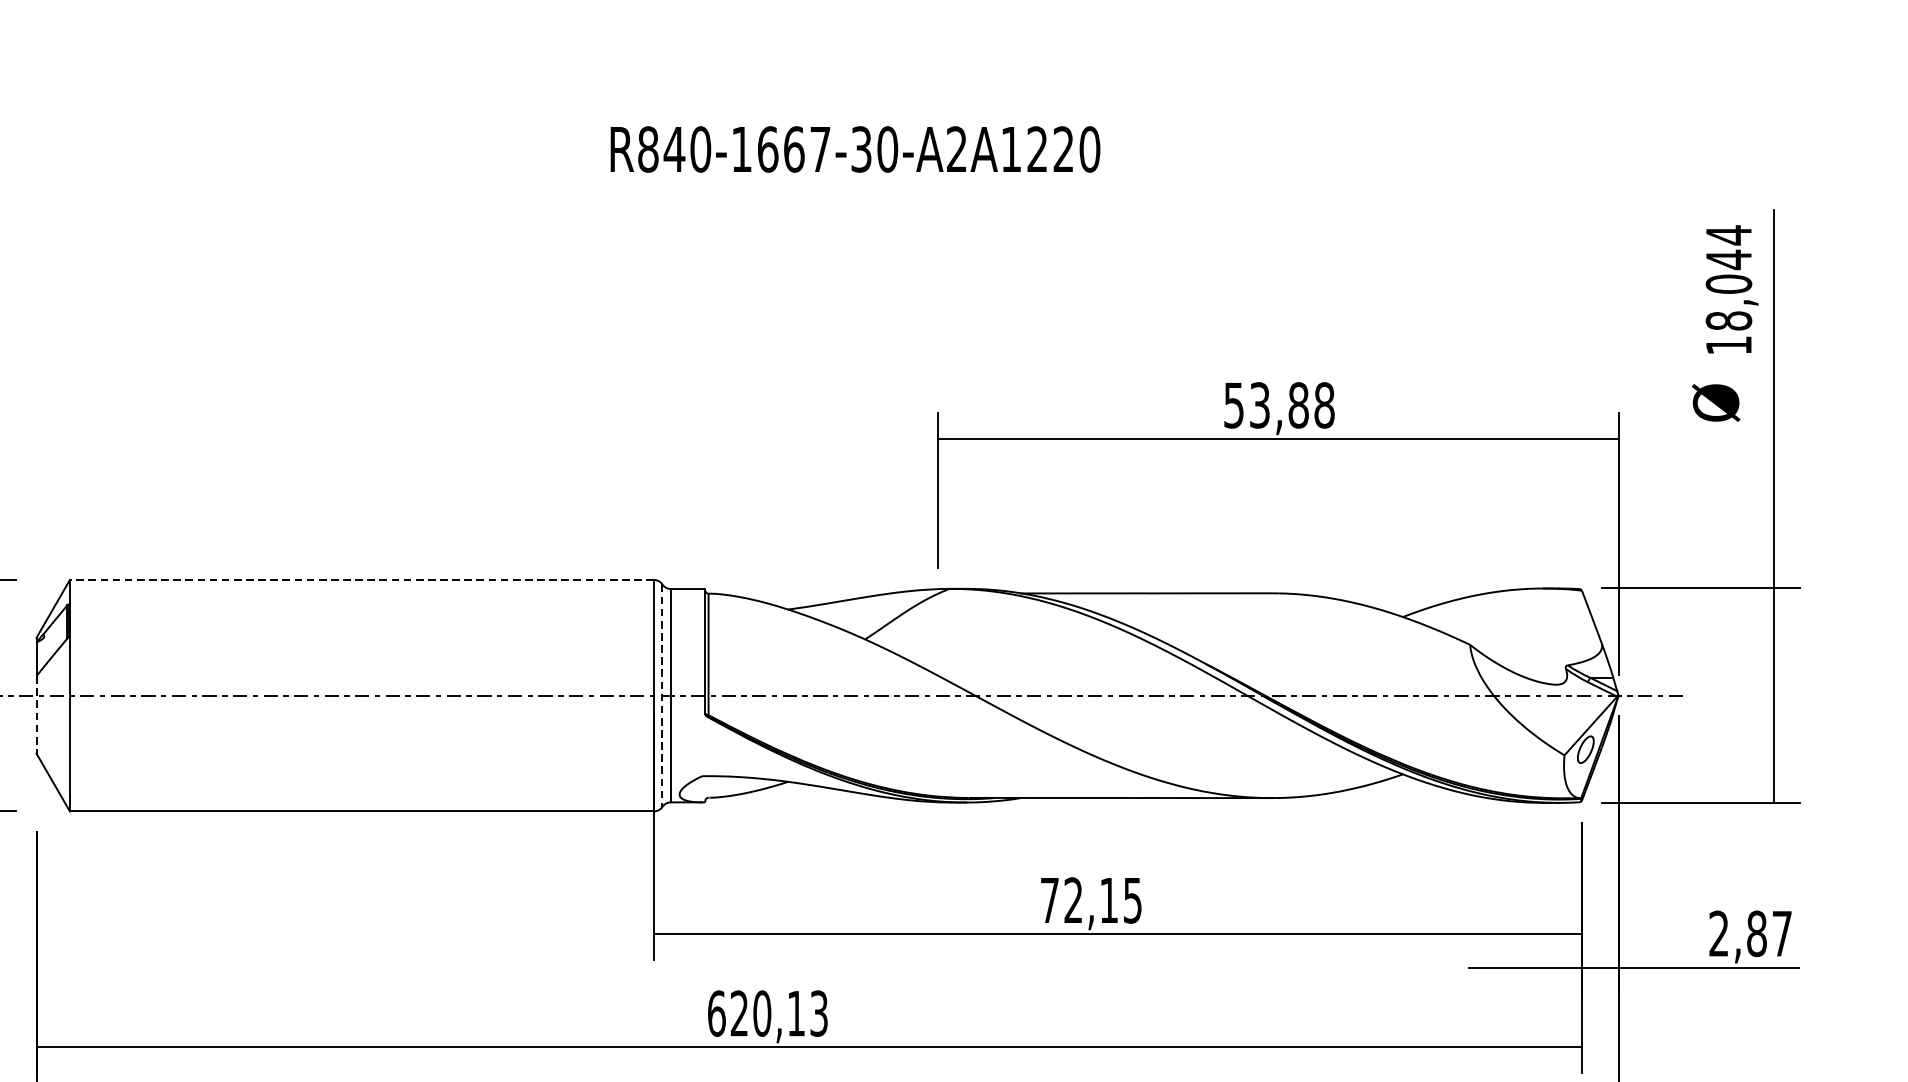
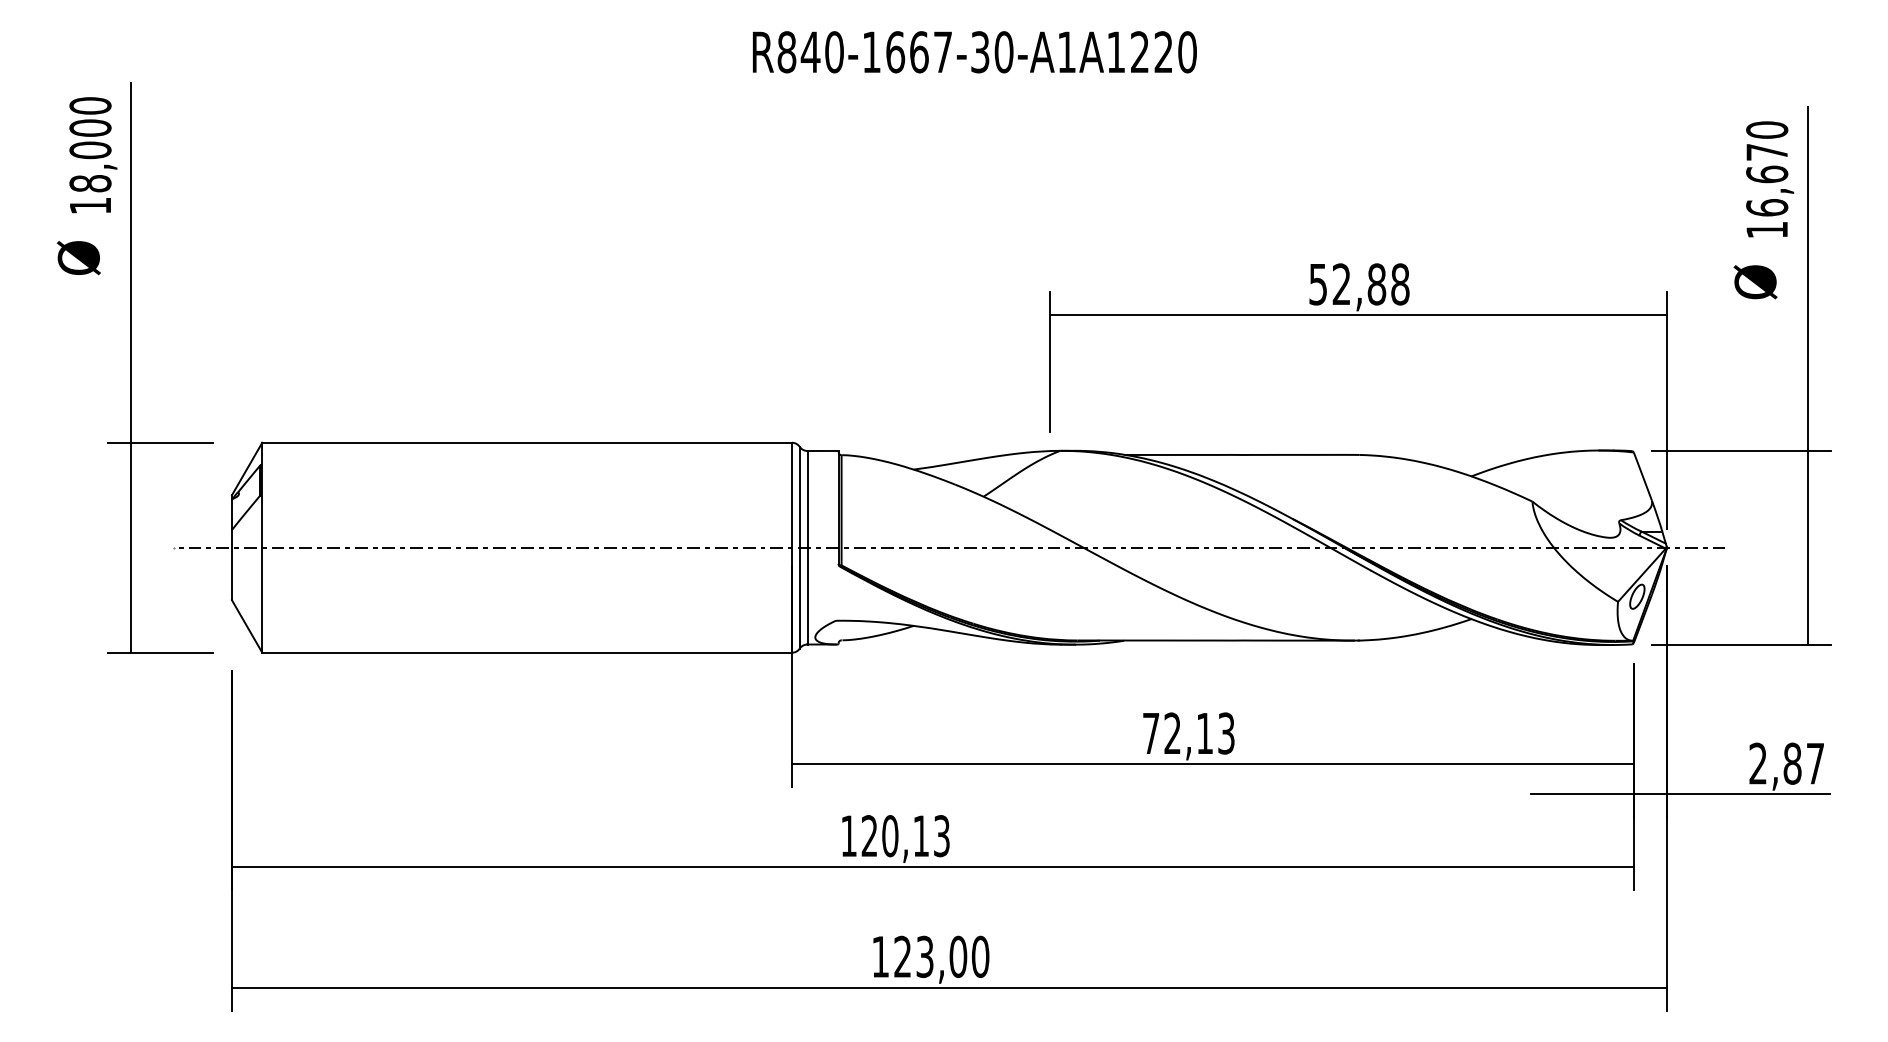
text: (956, 148) -> (1066, 51), R840-1667-30-A2A1220 -> R840-1667-30-A1A1220
text: (1729, 277) -> (1767, 168), 18,044 -> 16,670
text: (1259, 405) -> (1341, 284), 53,88 -> 52,88
line: (362, 579) -> (527, 442), dashed -> solid
line: (662, 695) -> (799, 547), dashed -> solid
line: (36, 715) -> (231, 565), dashed -> solid
text: (1132, 899) -> (1226, 732), 72,15 -> 72,13
text: (717, 1014) -> (849, 836), 620,13 -> 120,13

